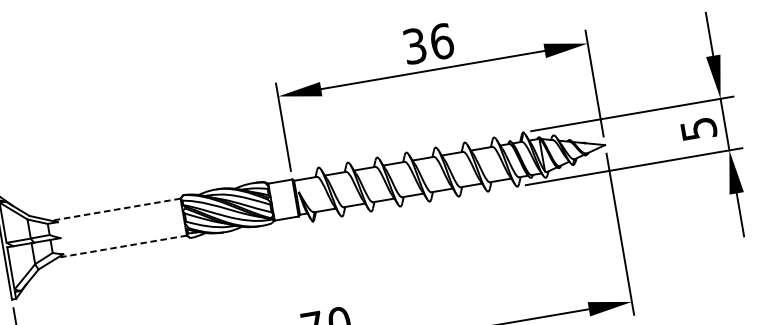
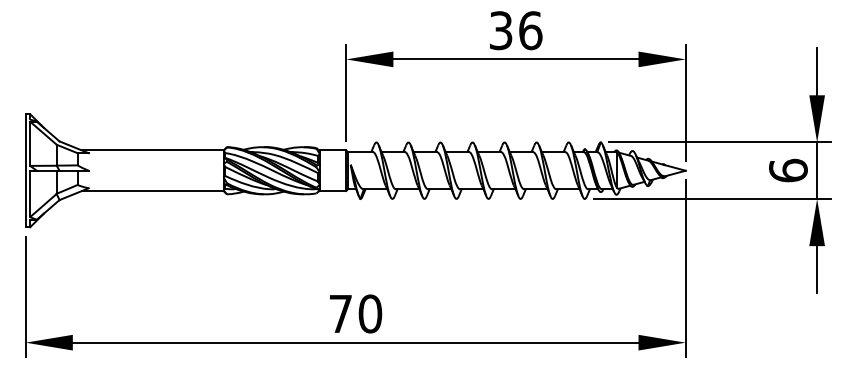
text: (698, 128) -> (788, 170), 5 -> 6
line: (115, 209) -> (152, 150), dashed -> solid
line: (122, 247) -> (152, 191), dashed -> solid

